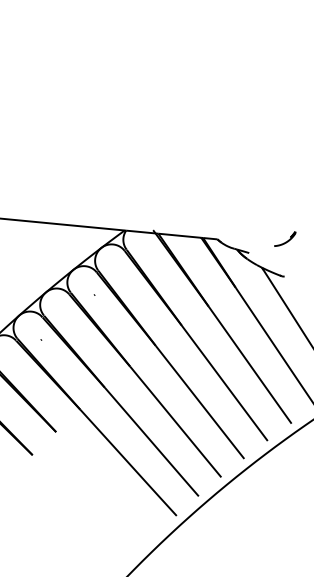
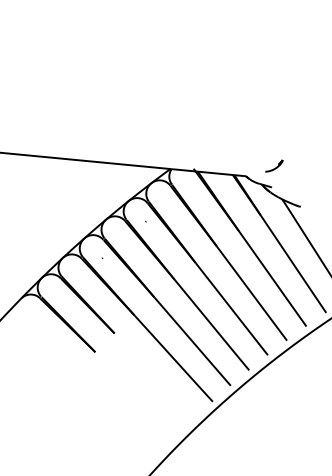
part: (285, 238) -> (274, 165), moved

